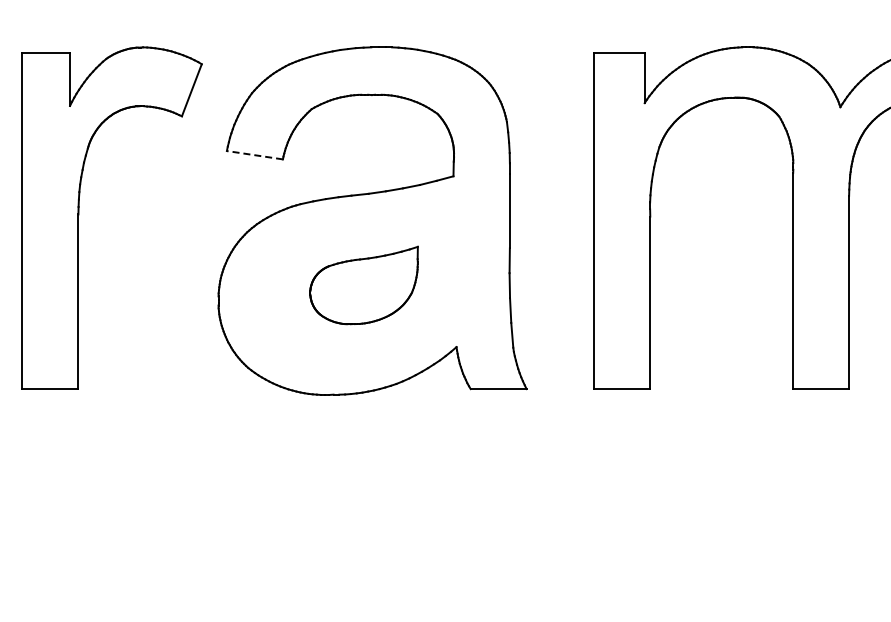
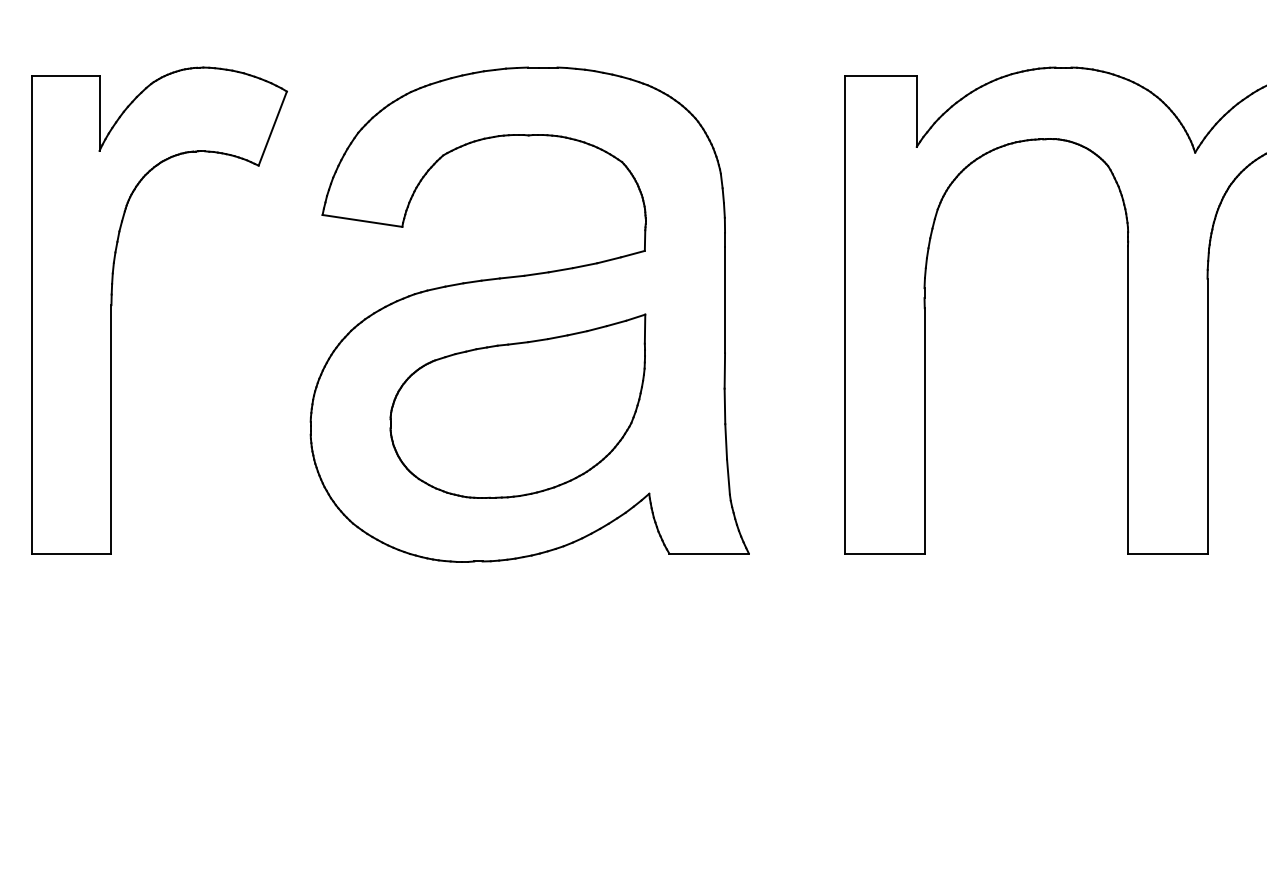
line: (254, 155) -> (361, 221), dashed -> solid
part: (363, 285) -> (516, 406), size x1.67

